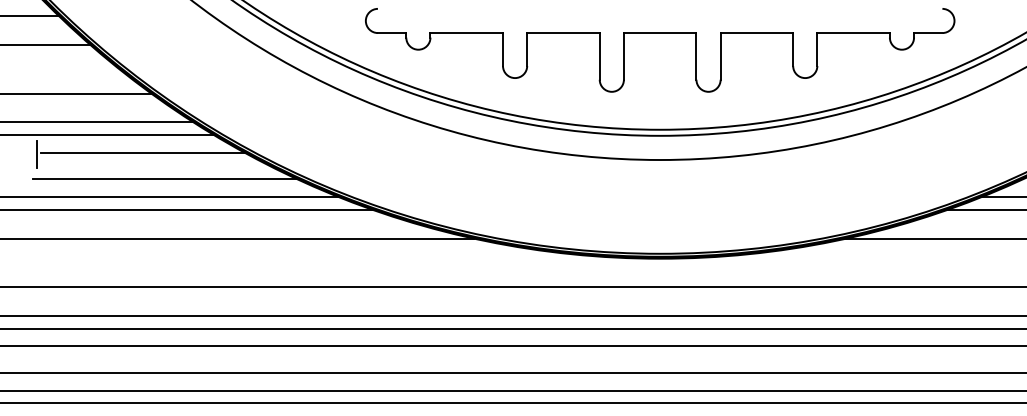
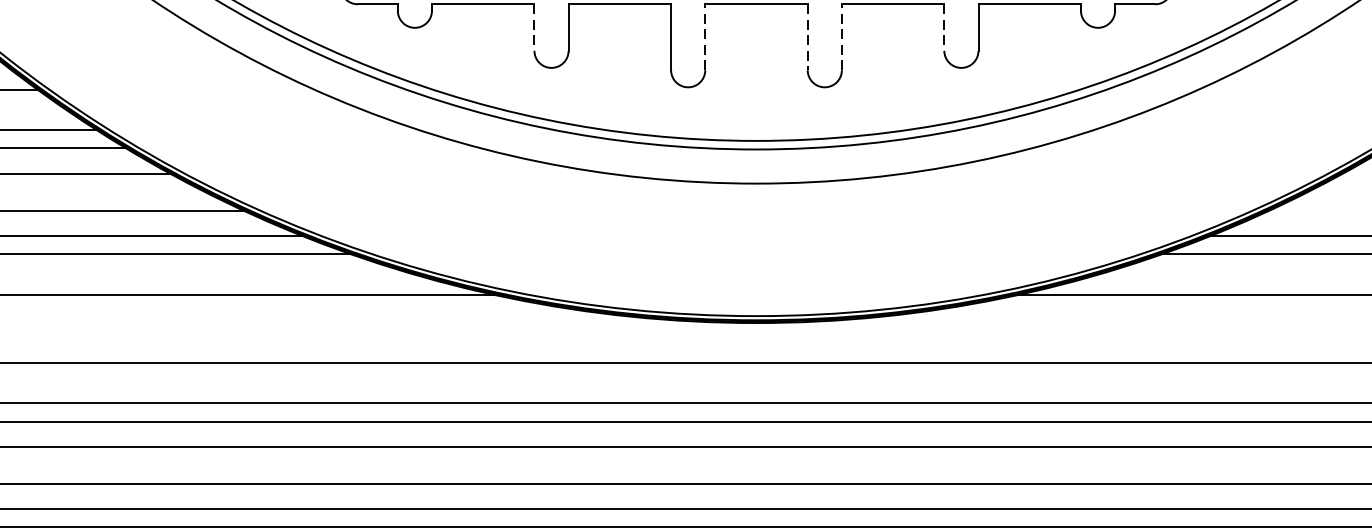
line: (503, 50) -> (535, 28), solid -> dashed
line: (793, 50) -> (944, 28), solid -> dashed
line: (623, 55) -> (704, 35), solid -> dashed
line: (720, 55) -> (841, 35), solid -> dashed
line: (696, 56) -> (807, 37), solid -> dashed

